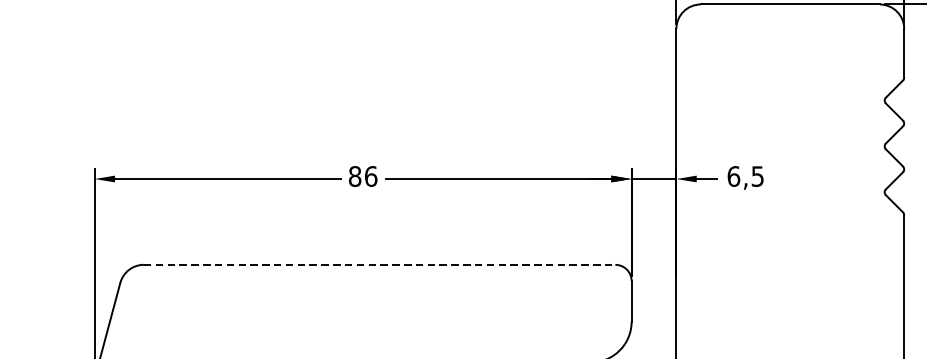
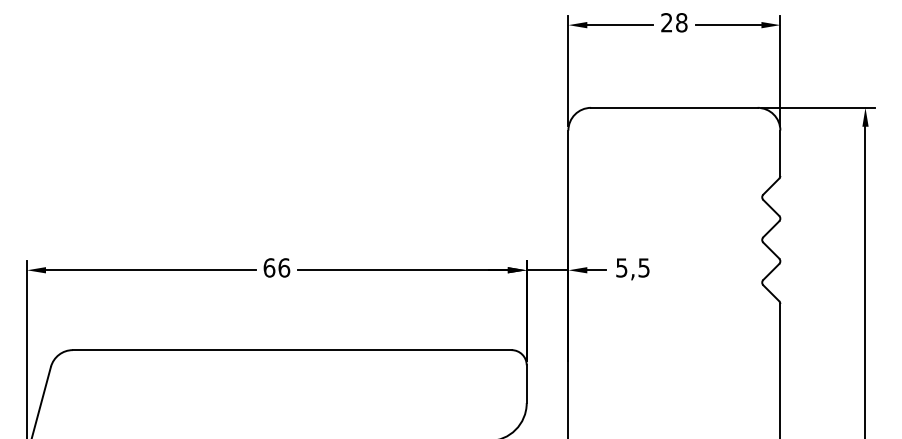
text: (355, 176) -> (269, 267), 86 -> 66
text: (733, 176) -> (621, 267), 6,5 -> 5,5
line: (379, 265) -> (292, 350), dashed -> solid

